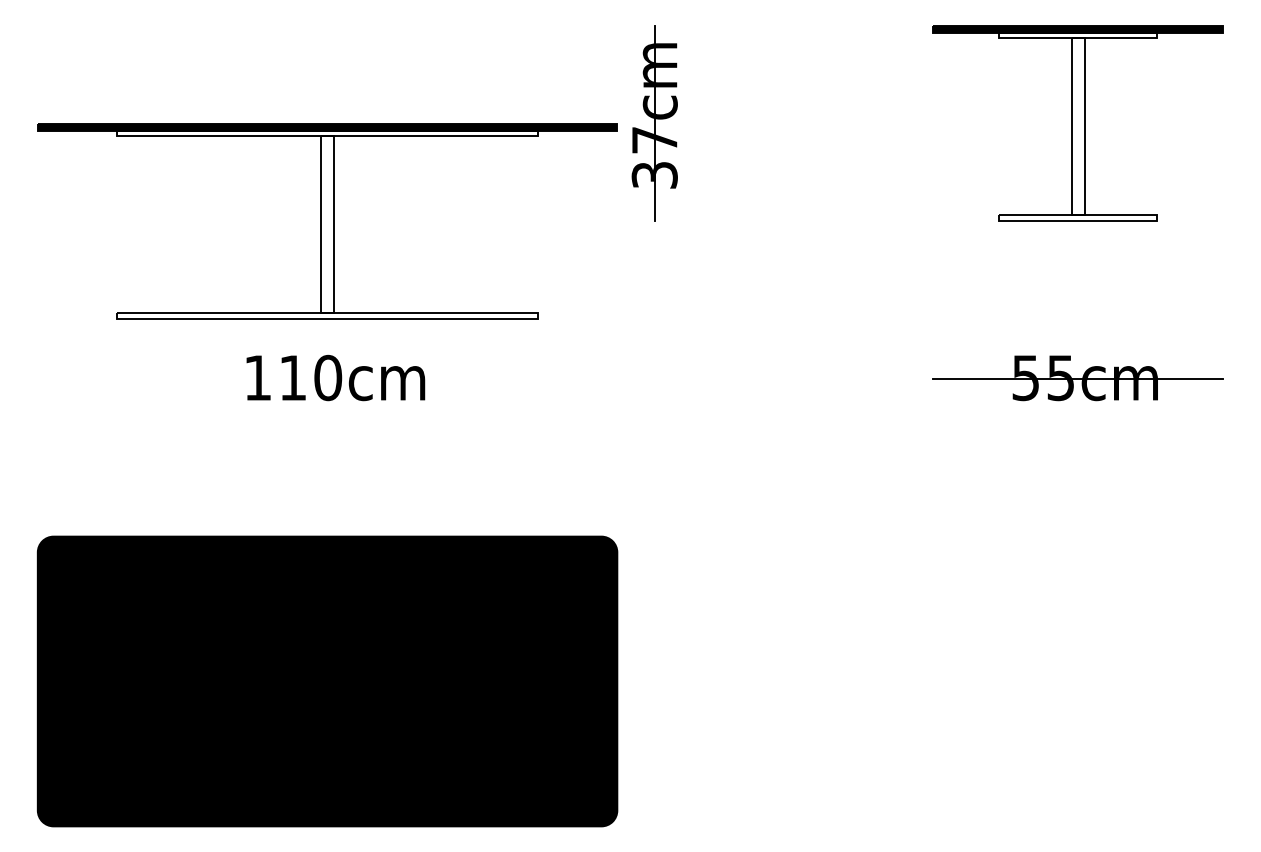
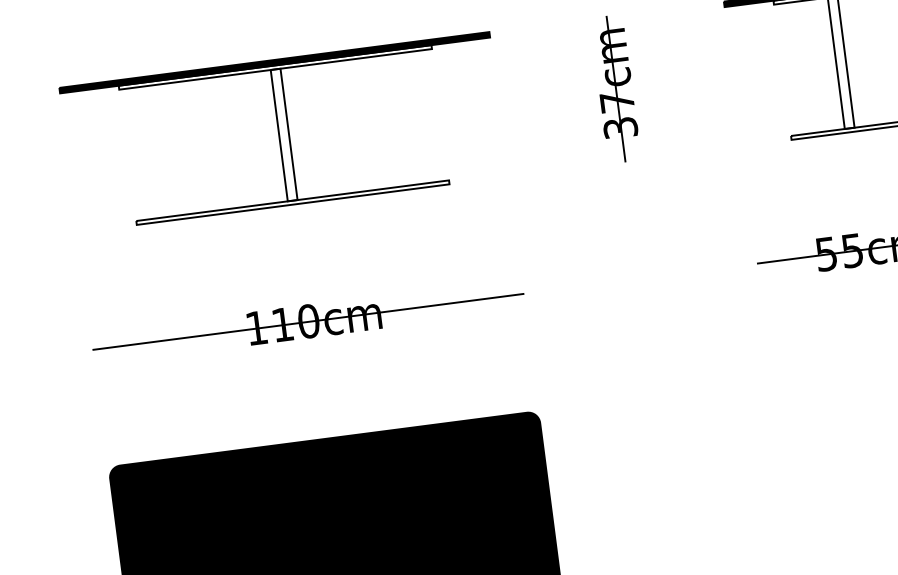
part: (654, 123) -> (615, 89), moved
part: (327, 221) -> (283, 132), moved
line: (327, 378) -> (308, 321), added

